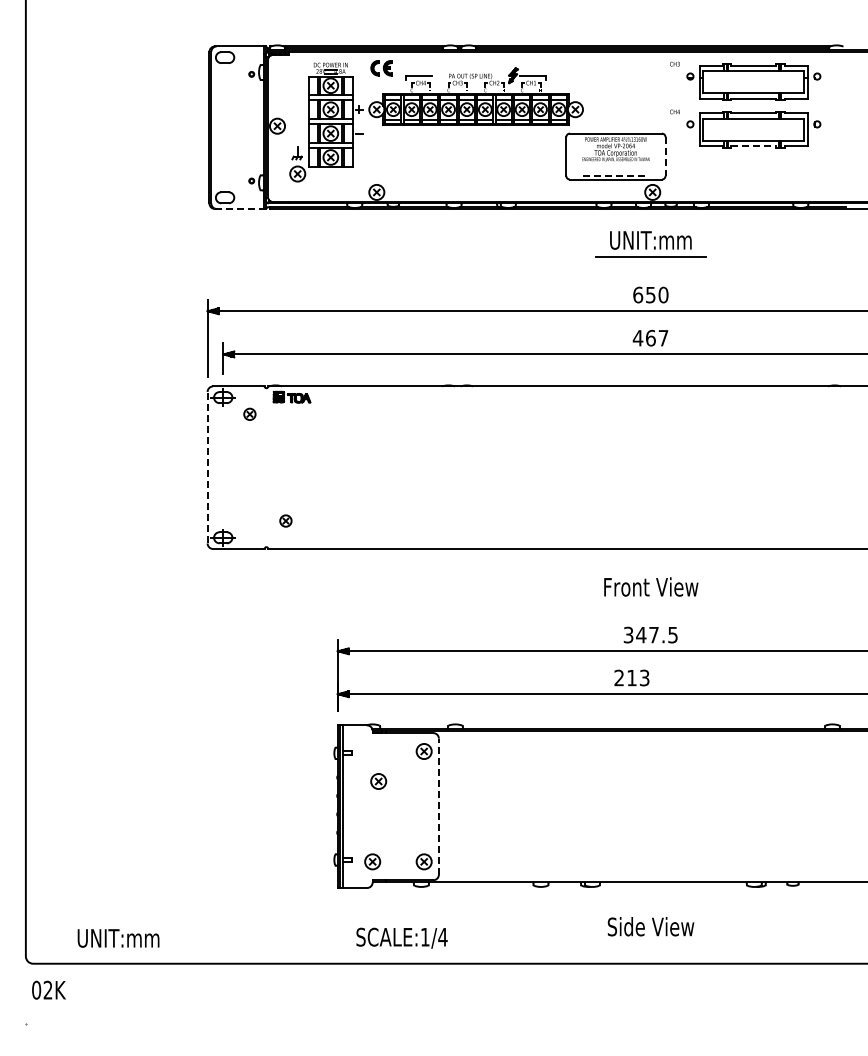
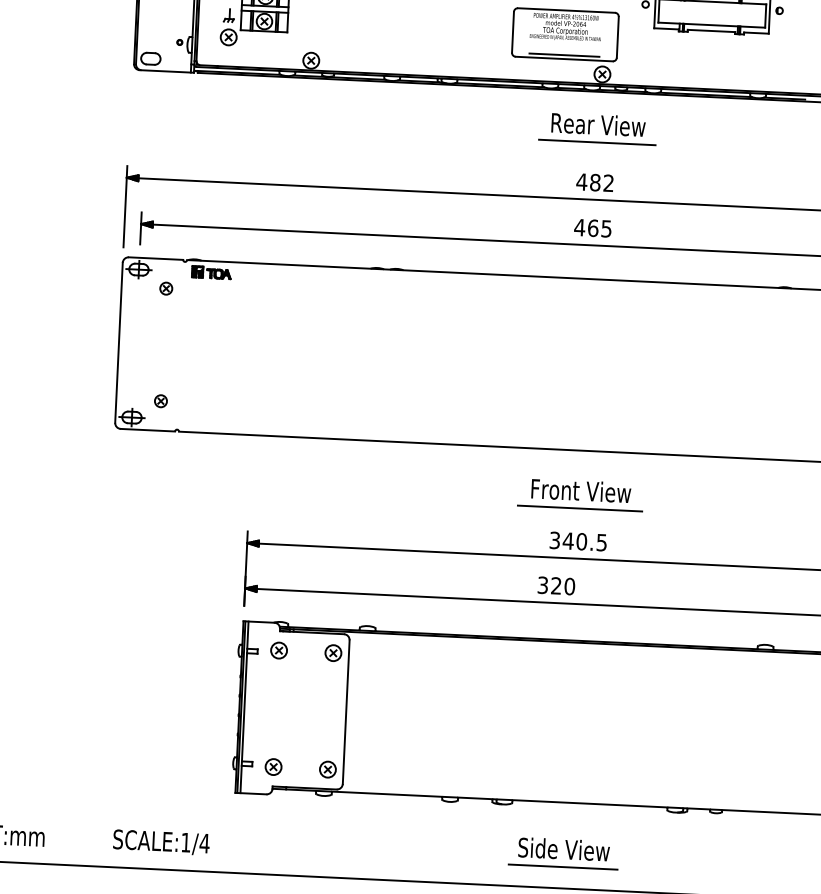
line: (754, 146) -> (712, 31), dashed -> solid
line: (665, 157) -> (617, 38), dashed -> solid
line: (616, 175) -> (565, 54), dashed -> solid
line: (240, 209) -> (166, 71), dashed -> solid
text: (650, 239) -> (597, 124), UNIT:mm -> Rear View
text: (650, 294) -> (595, 182), 650 -> 482
text: (663, 338) -> (606, 229), 467 -> 465
line: (207, 467) -> (118, 342), dashed -> solid
part: (285, 520) -> (160, 400), moved
line: (650, 603) -> (579, 508), added
text: (653, 634) -> (581, 541), 347.5 -> 340.5
text: (631, 677) -> (555, 585), 213 -> 320
part: (378, 781) -> (278, 650), moved
line: (438, 806) -> (345, 711), dashed -> solid
text: (401, 937) -> (160, 841), moved
line: (650, 943) -> (562, 867), added

